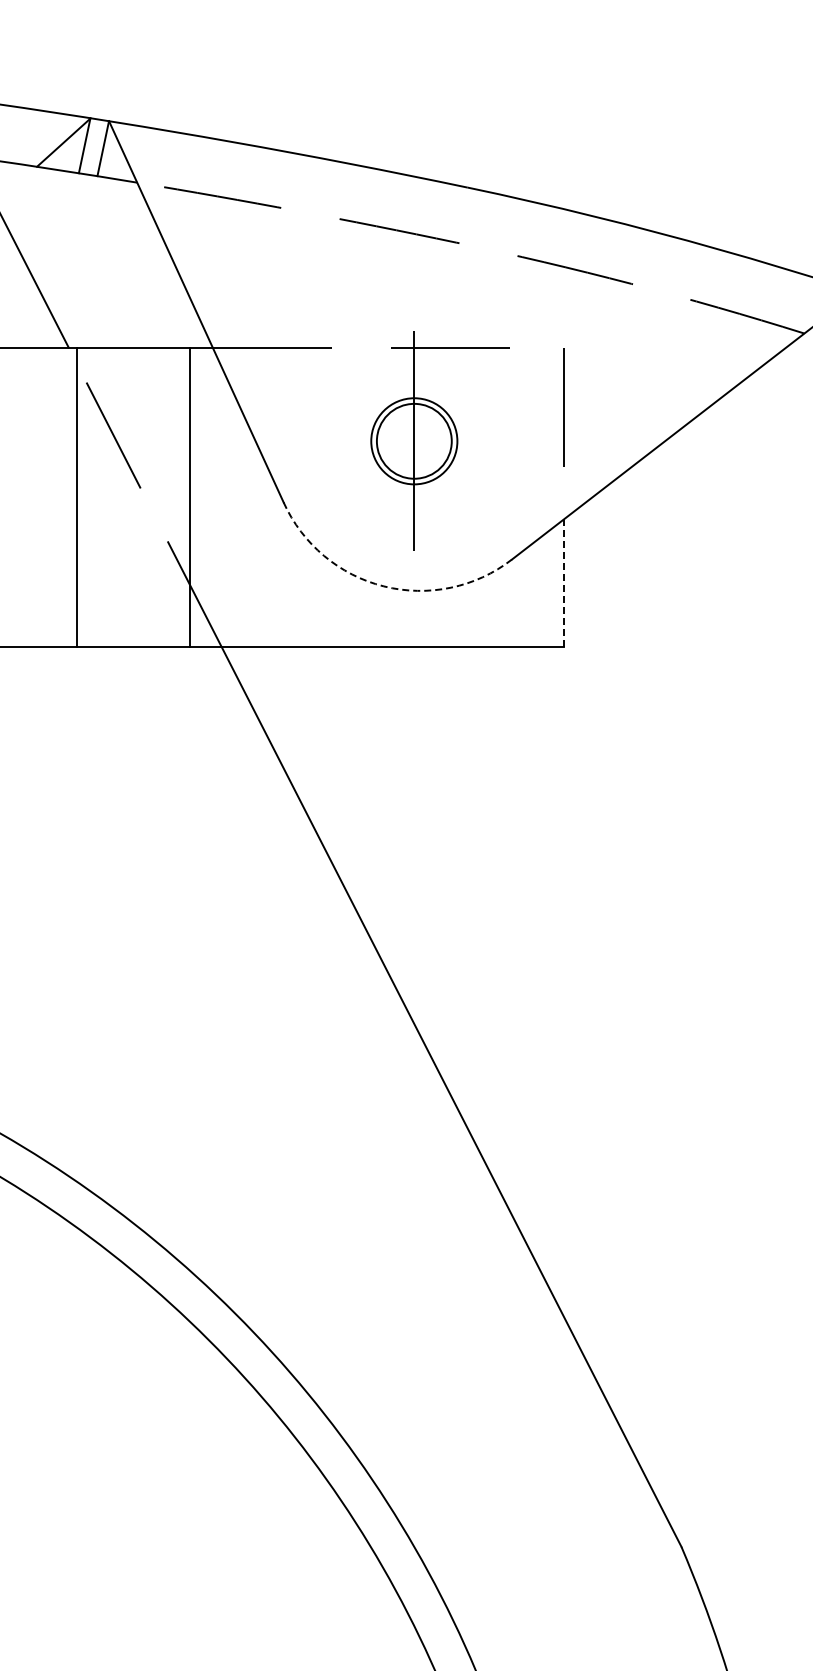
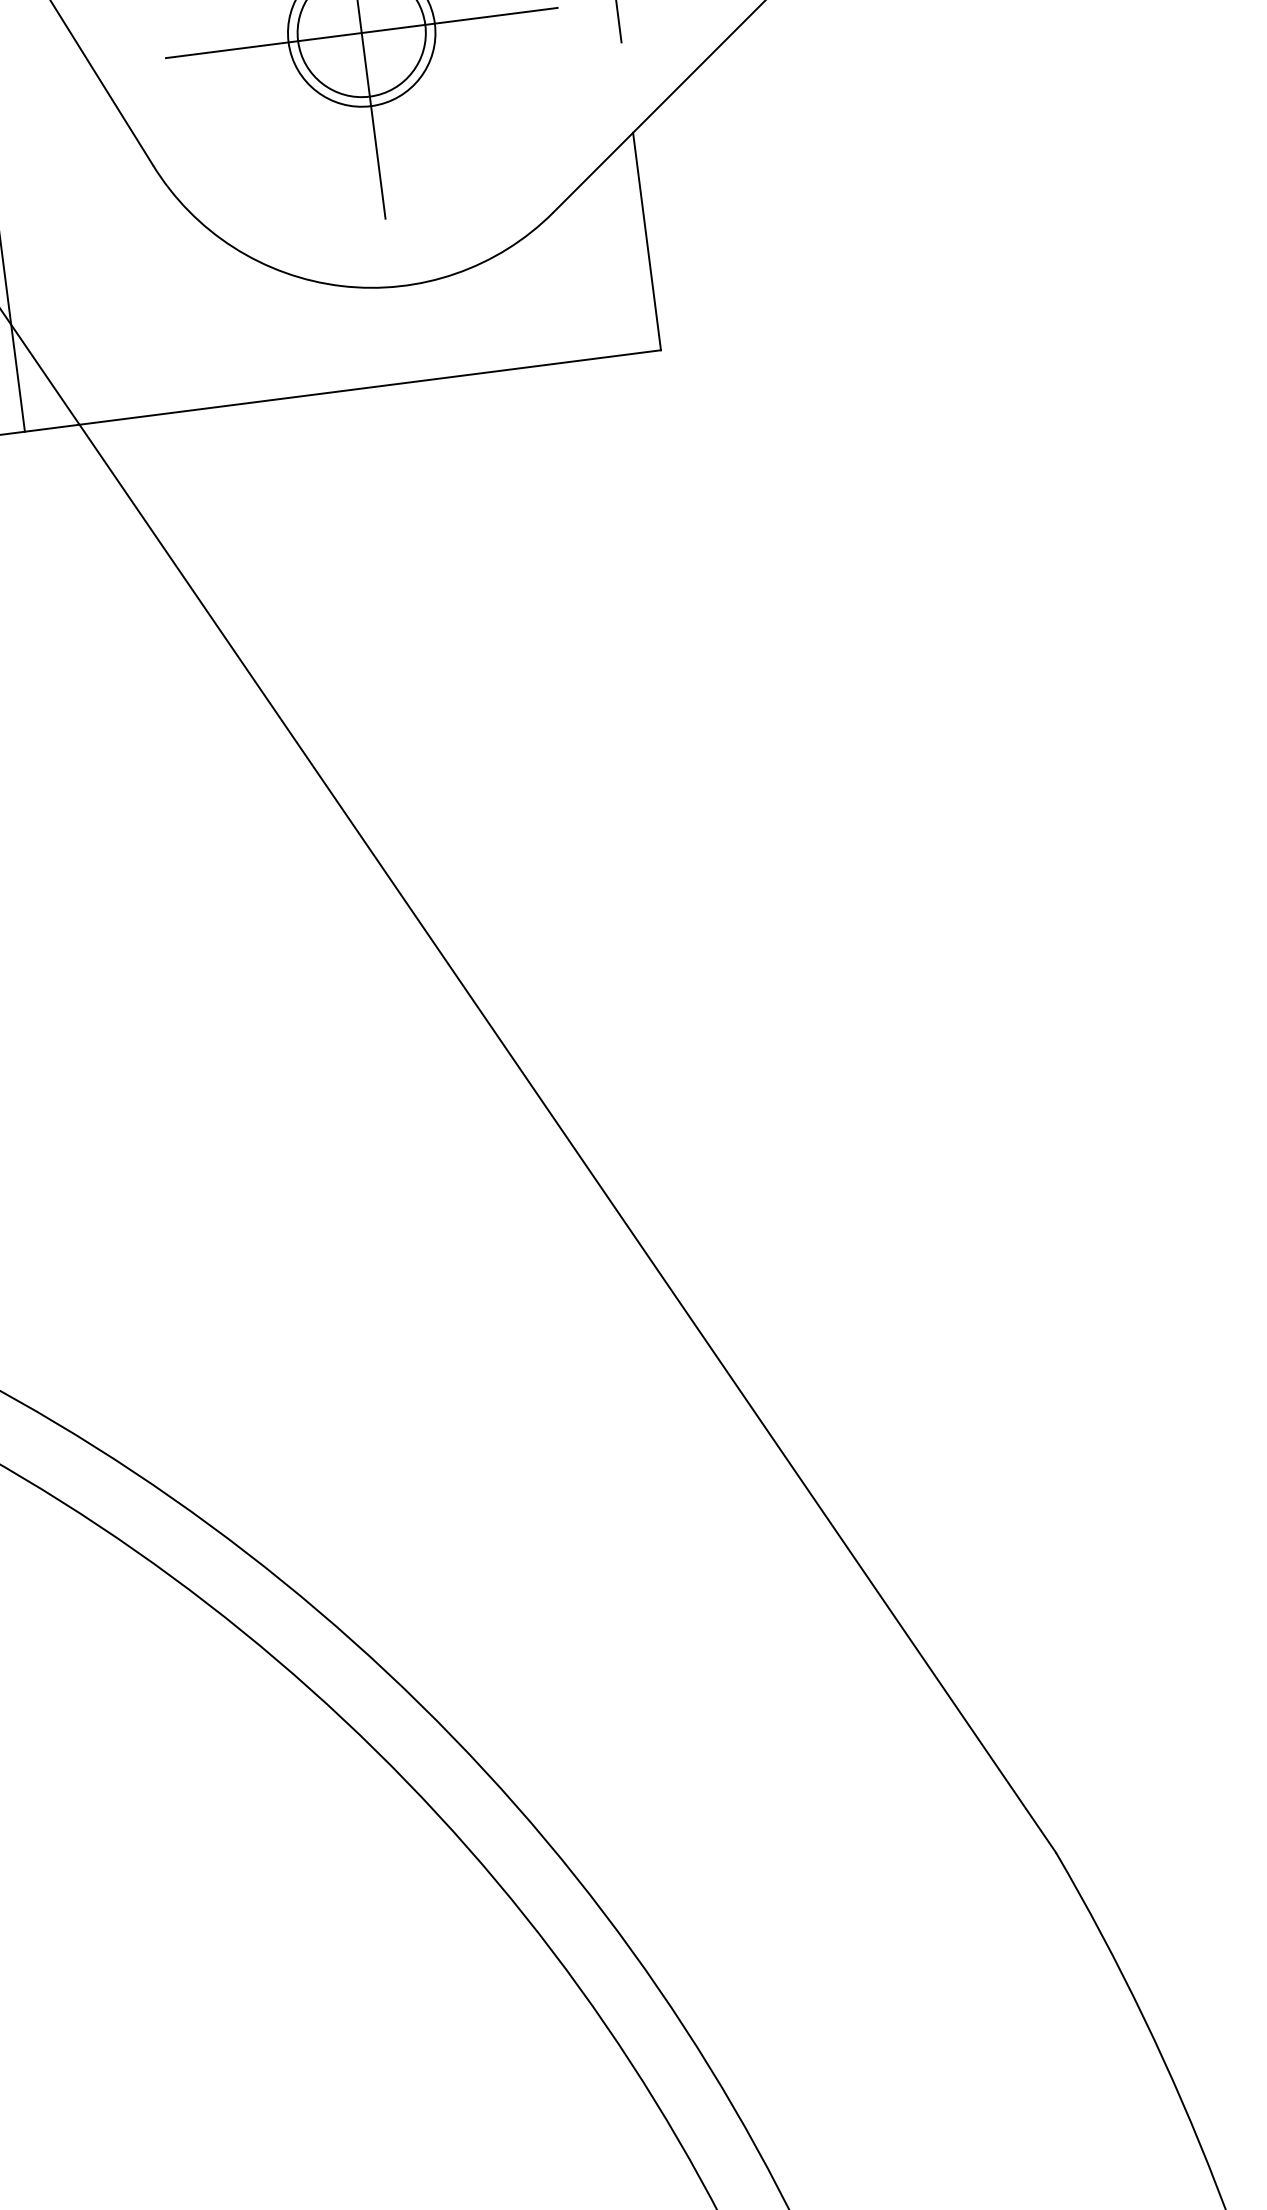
line: (414, 441) -> (362, 33), added
line: (564, 583) -> (647, 241), dashed -> solid
arc: (383, 586) -> (340, 286), dashed -> solid

